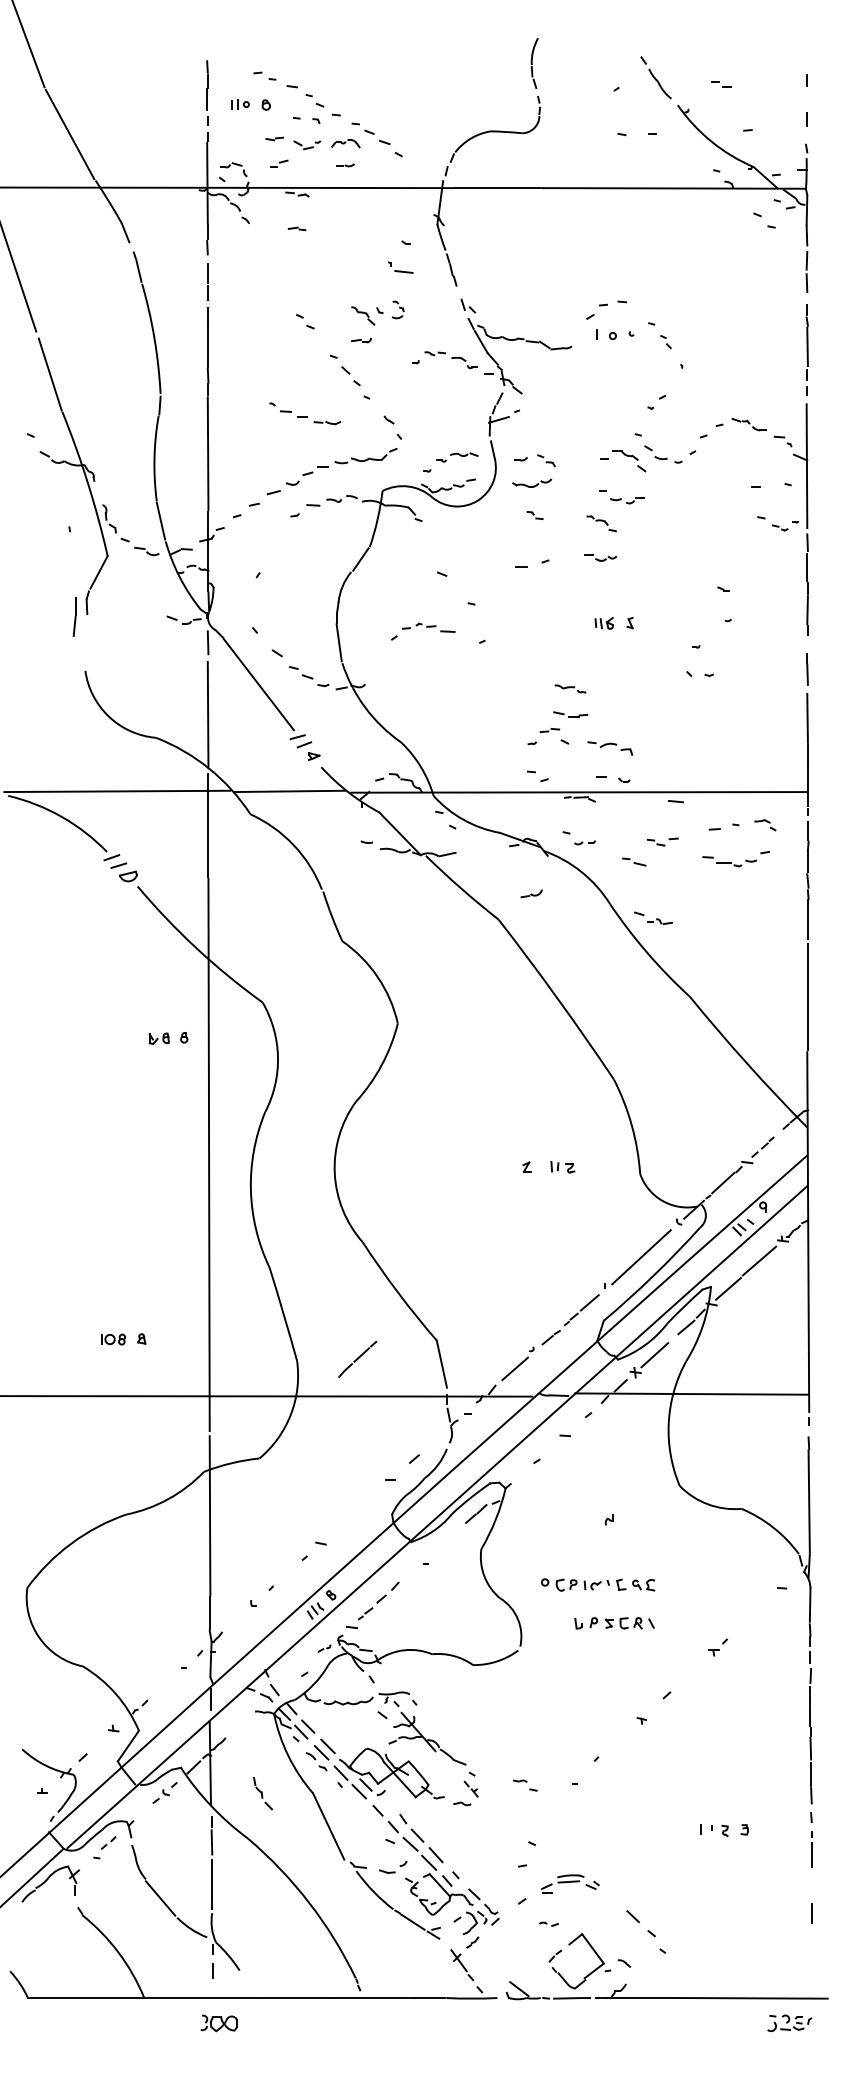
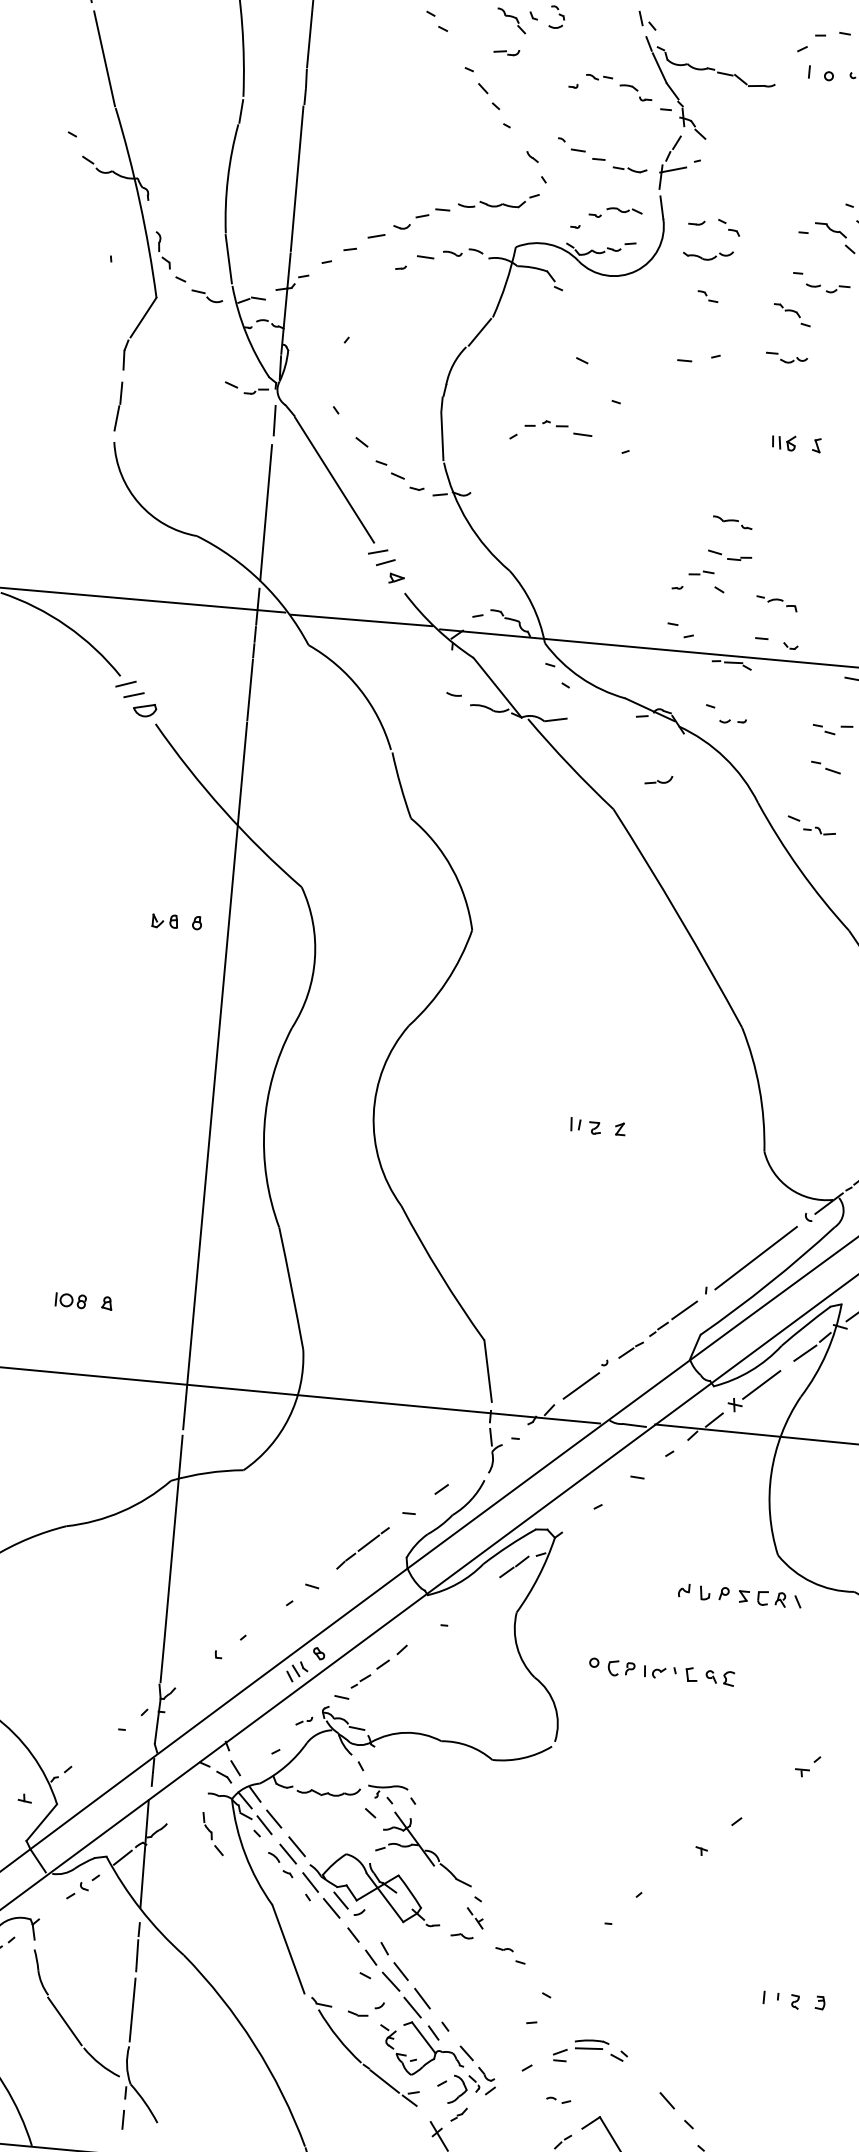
part: (305, 413) -> (603, 155), moved
part: (74, 616) -> (117, 405), moved
part: (610, 748) -> (776, 603), size x0.71
part: (634, 861) -> (826, 766), moved
part: (562, 1167) -> (585, 1126), moved
part: (357, 1359) -> (362, 1548), moved
part: (614, 1623) -> (750, 1597), moved
part: (525, 1785) -> (510, 1955), moved
part: (262, 1793) -> (212, 1833), moved

